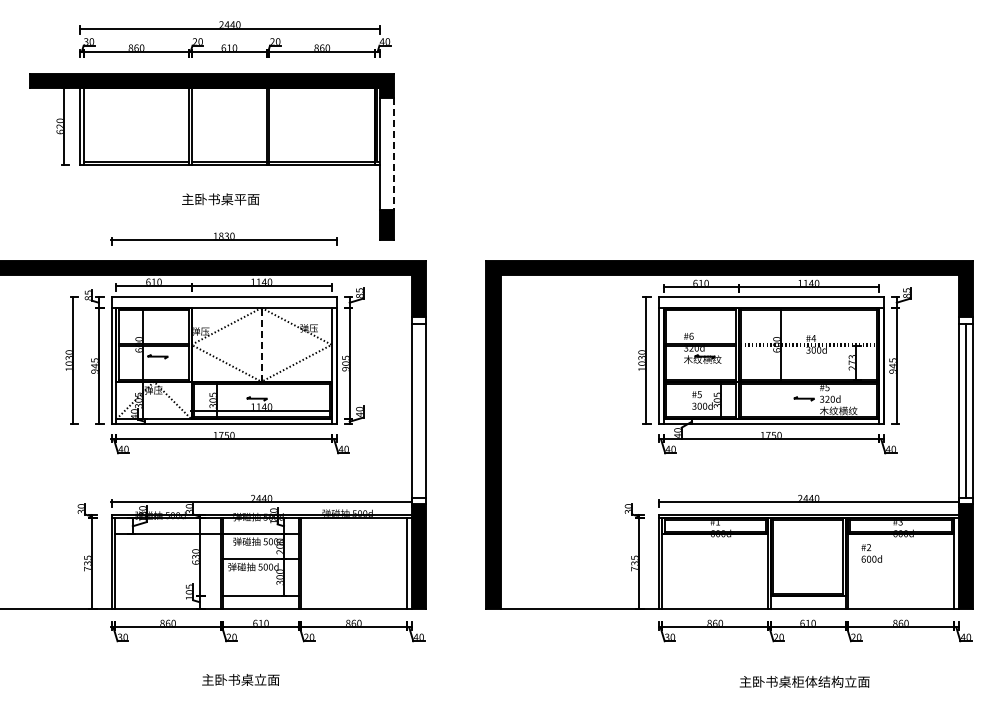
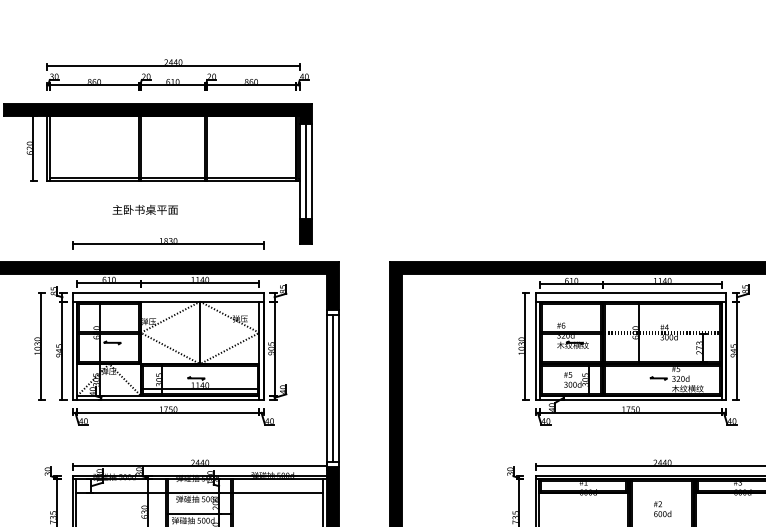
line: (387, 153) -> (306, 171), added
line: (394, 154) -> (312, 171), dashed -> solid
text: (220, 199) -> (145, 210), moved
line: (261, 344) -> (200, 332), dashed -> solid
line: (418, 410) -> (332, 388), added
line: (353, 534) -> (277, 493), added
text: (871, 553) -> (662, 509), moved

